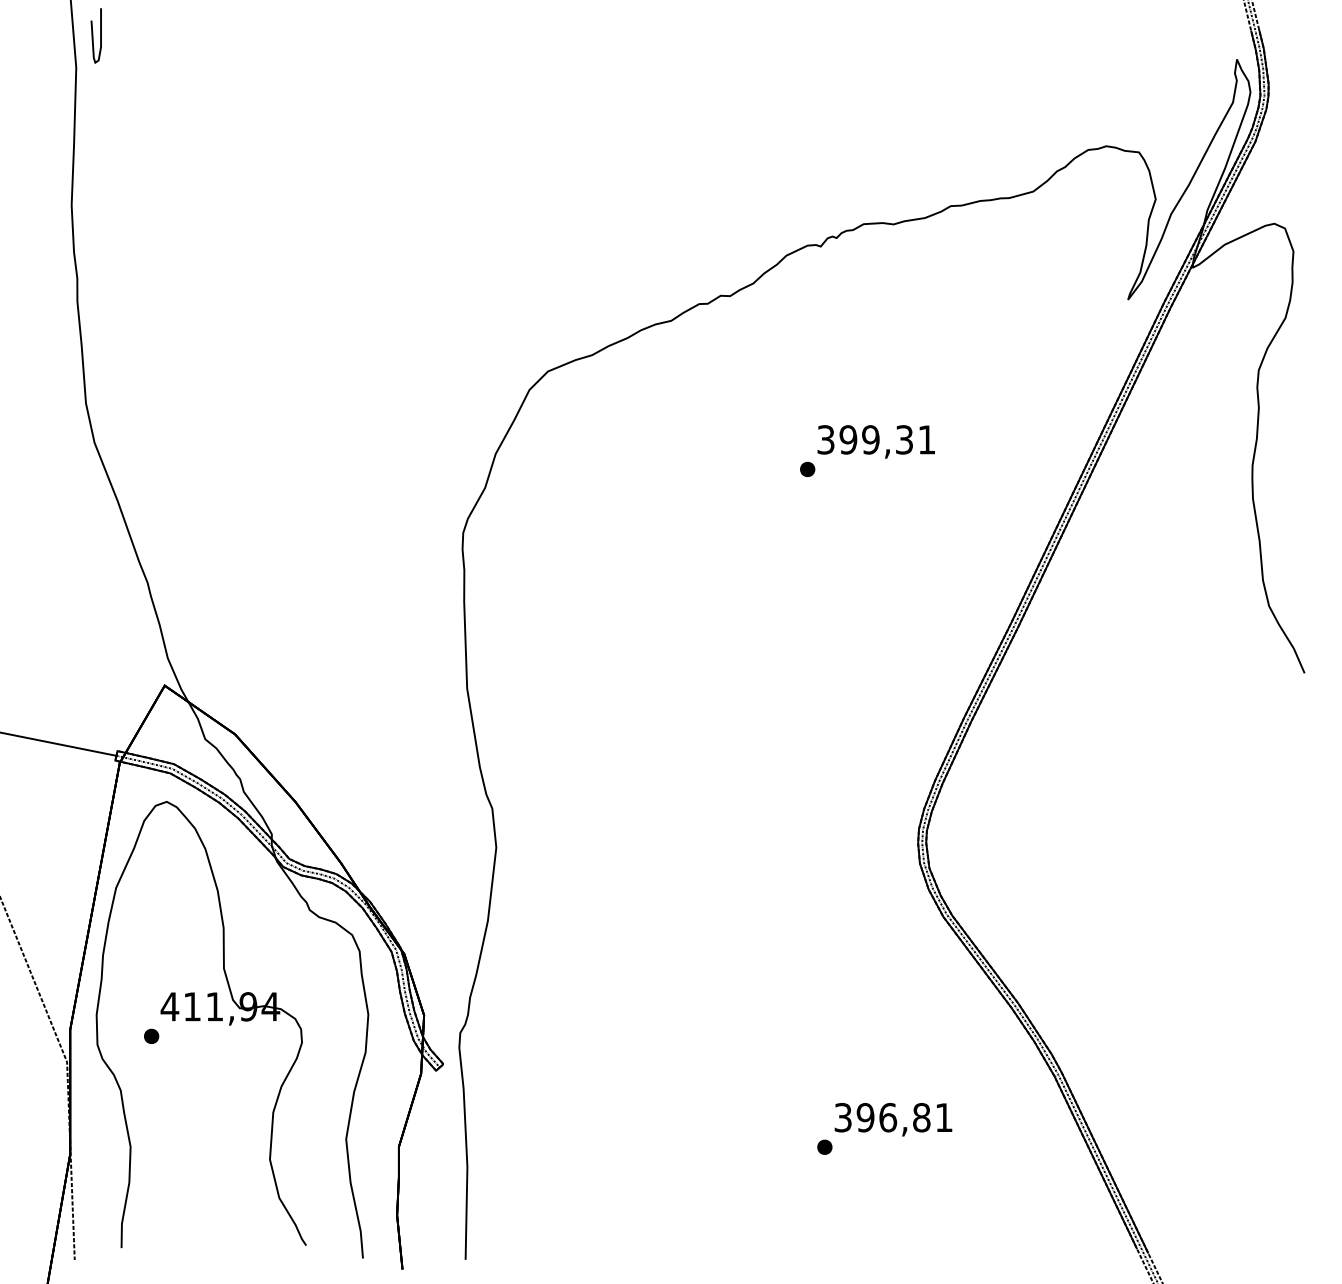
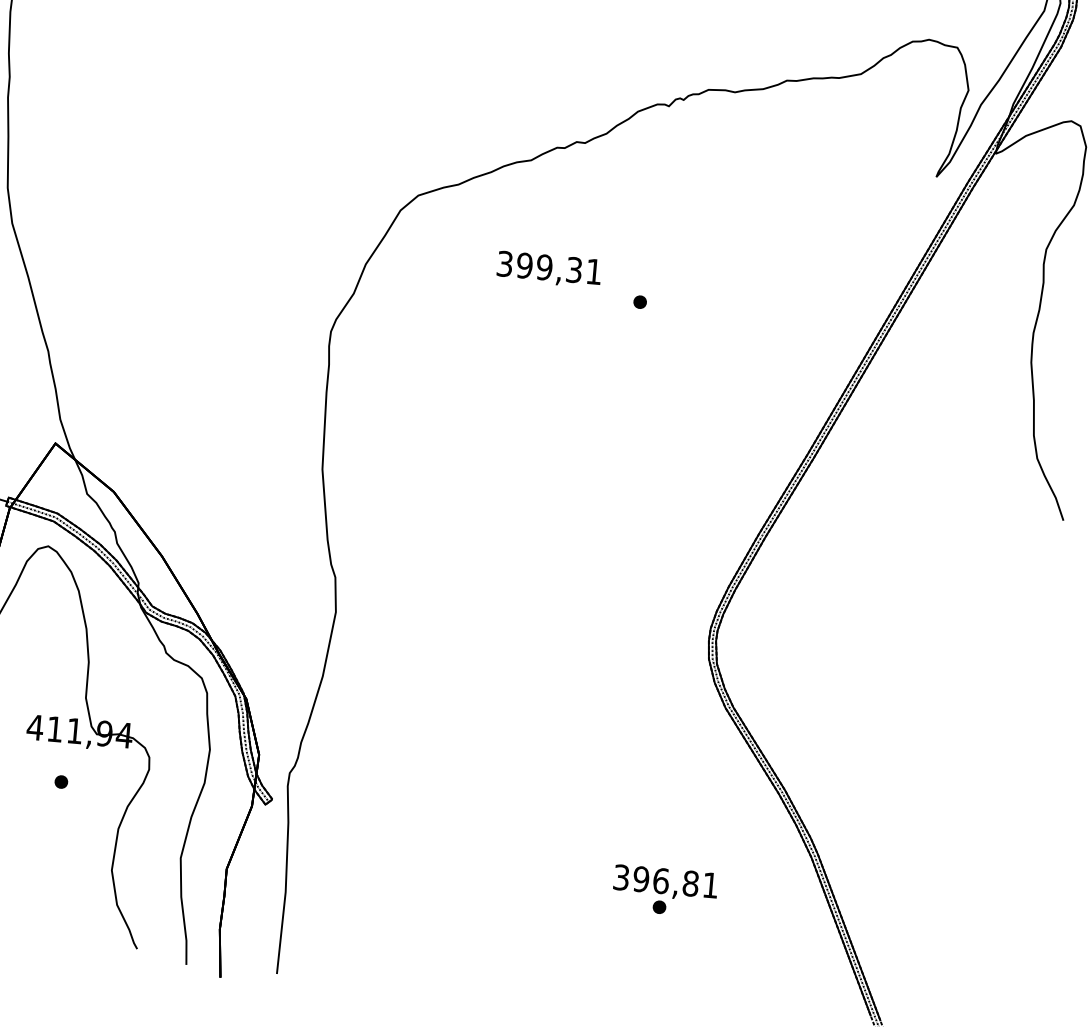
text: (875, 441) -> (548, 269), moved
part: (151, 1035) -> (61, 781), moved
part: (824, 1146) -> (659, 906), moved

